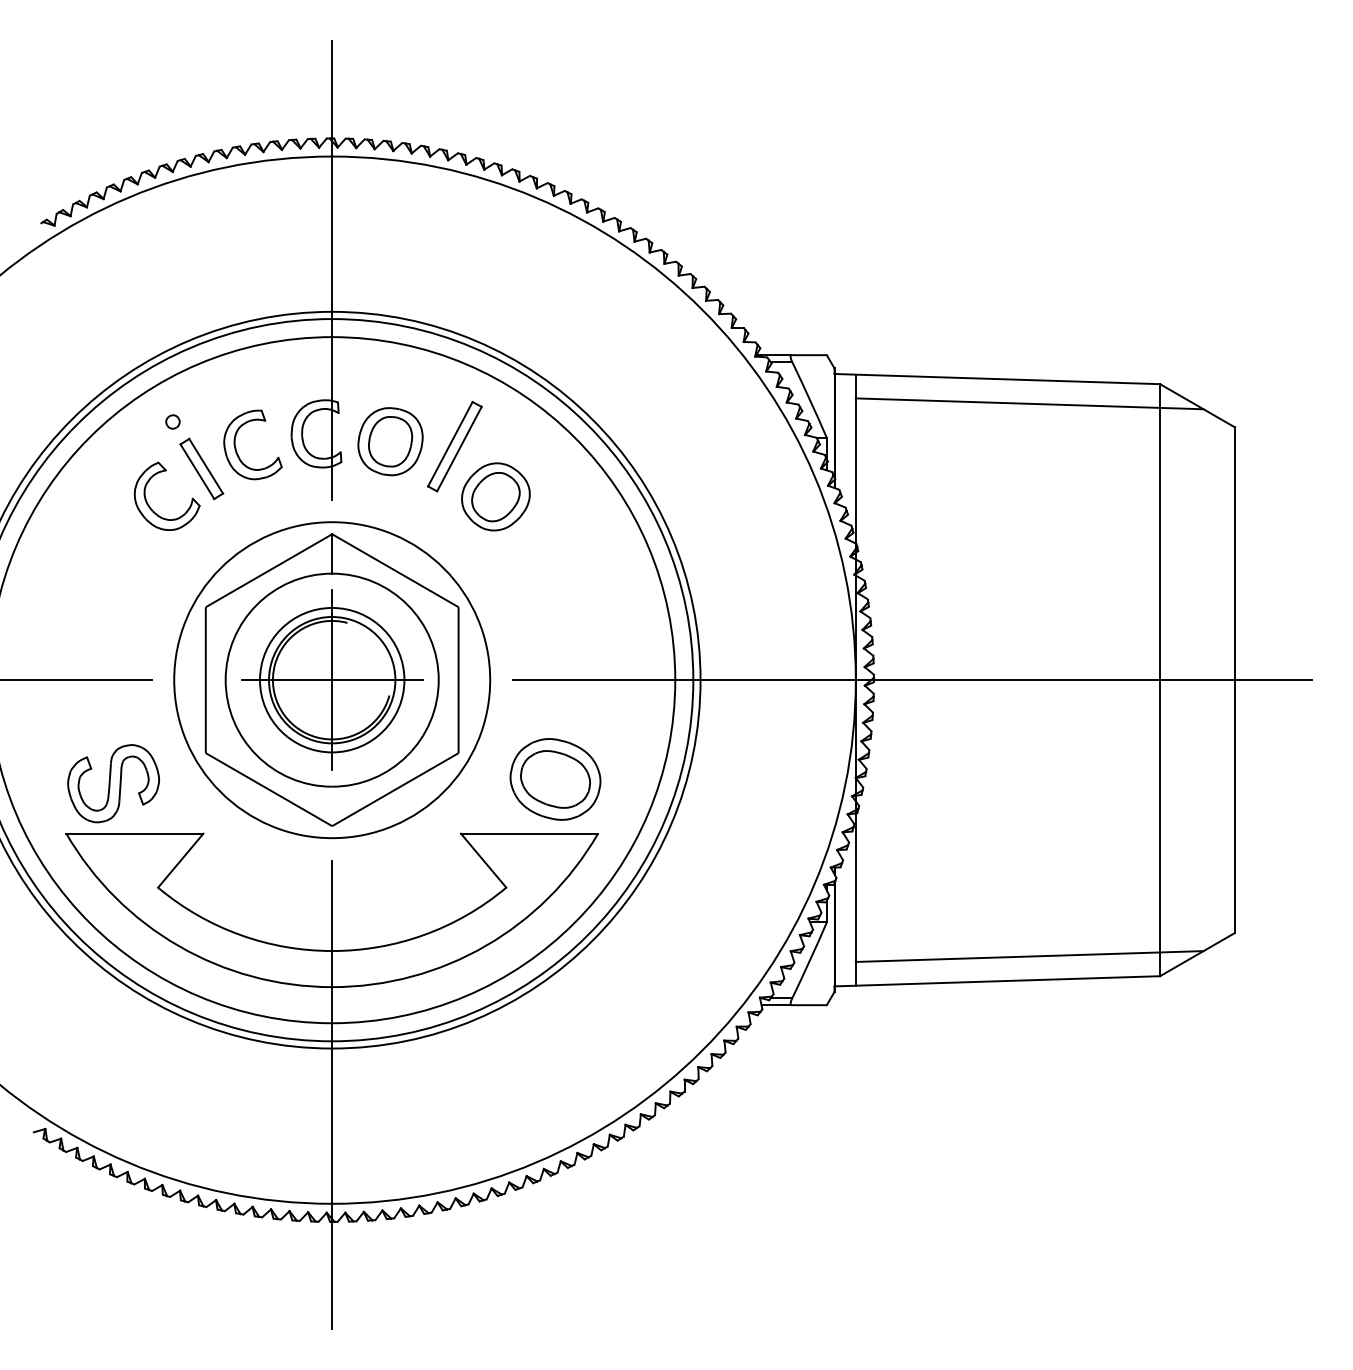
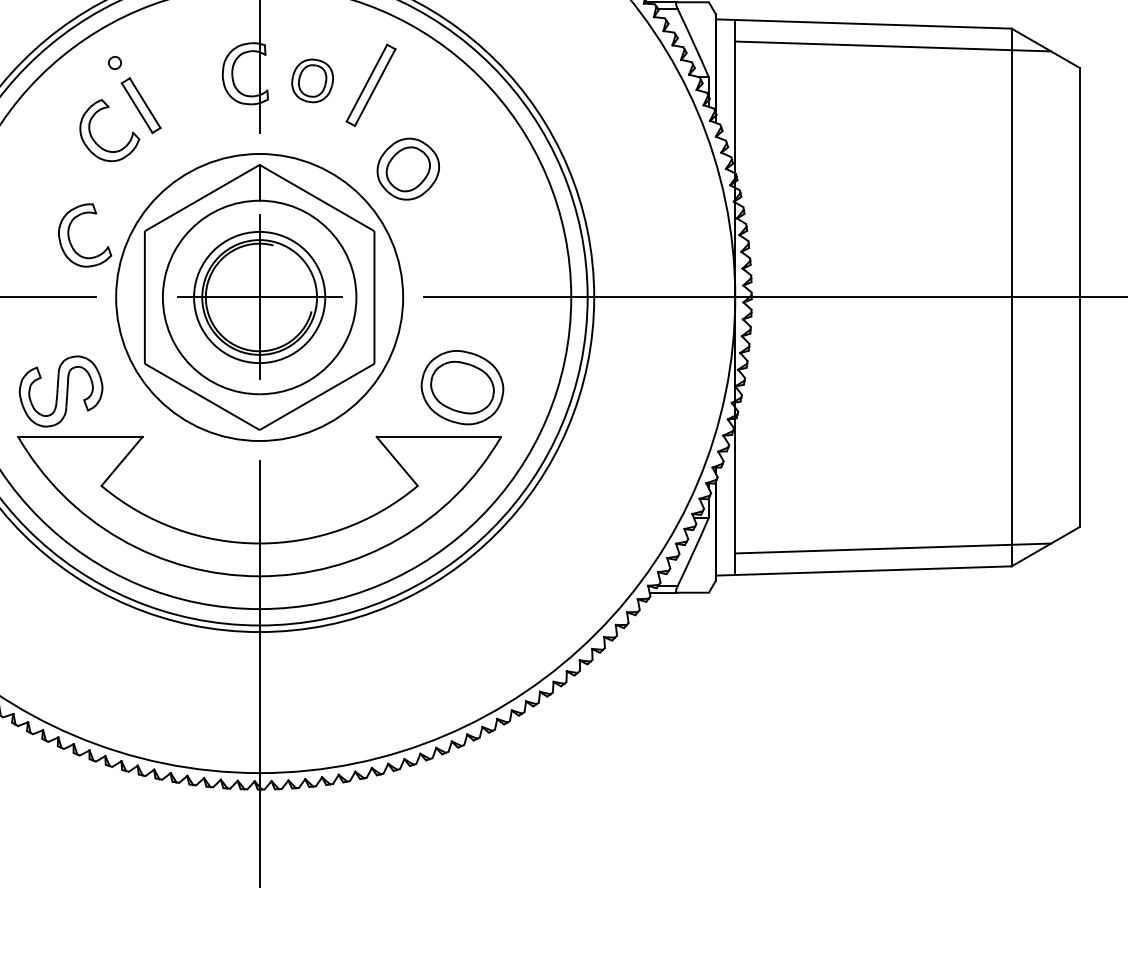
part: (390, 441) -> (312, 80), size x0.7
part: (236, 447) -> (70, 237), moved
part: (495, 496) -> (407, 168), moved

